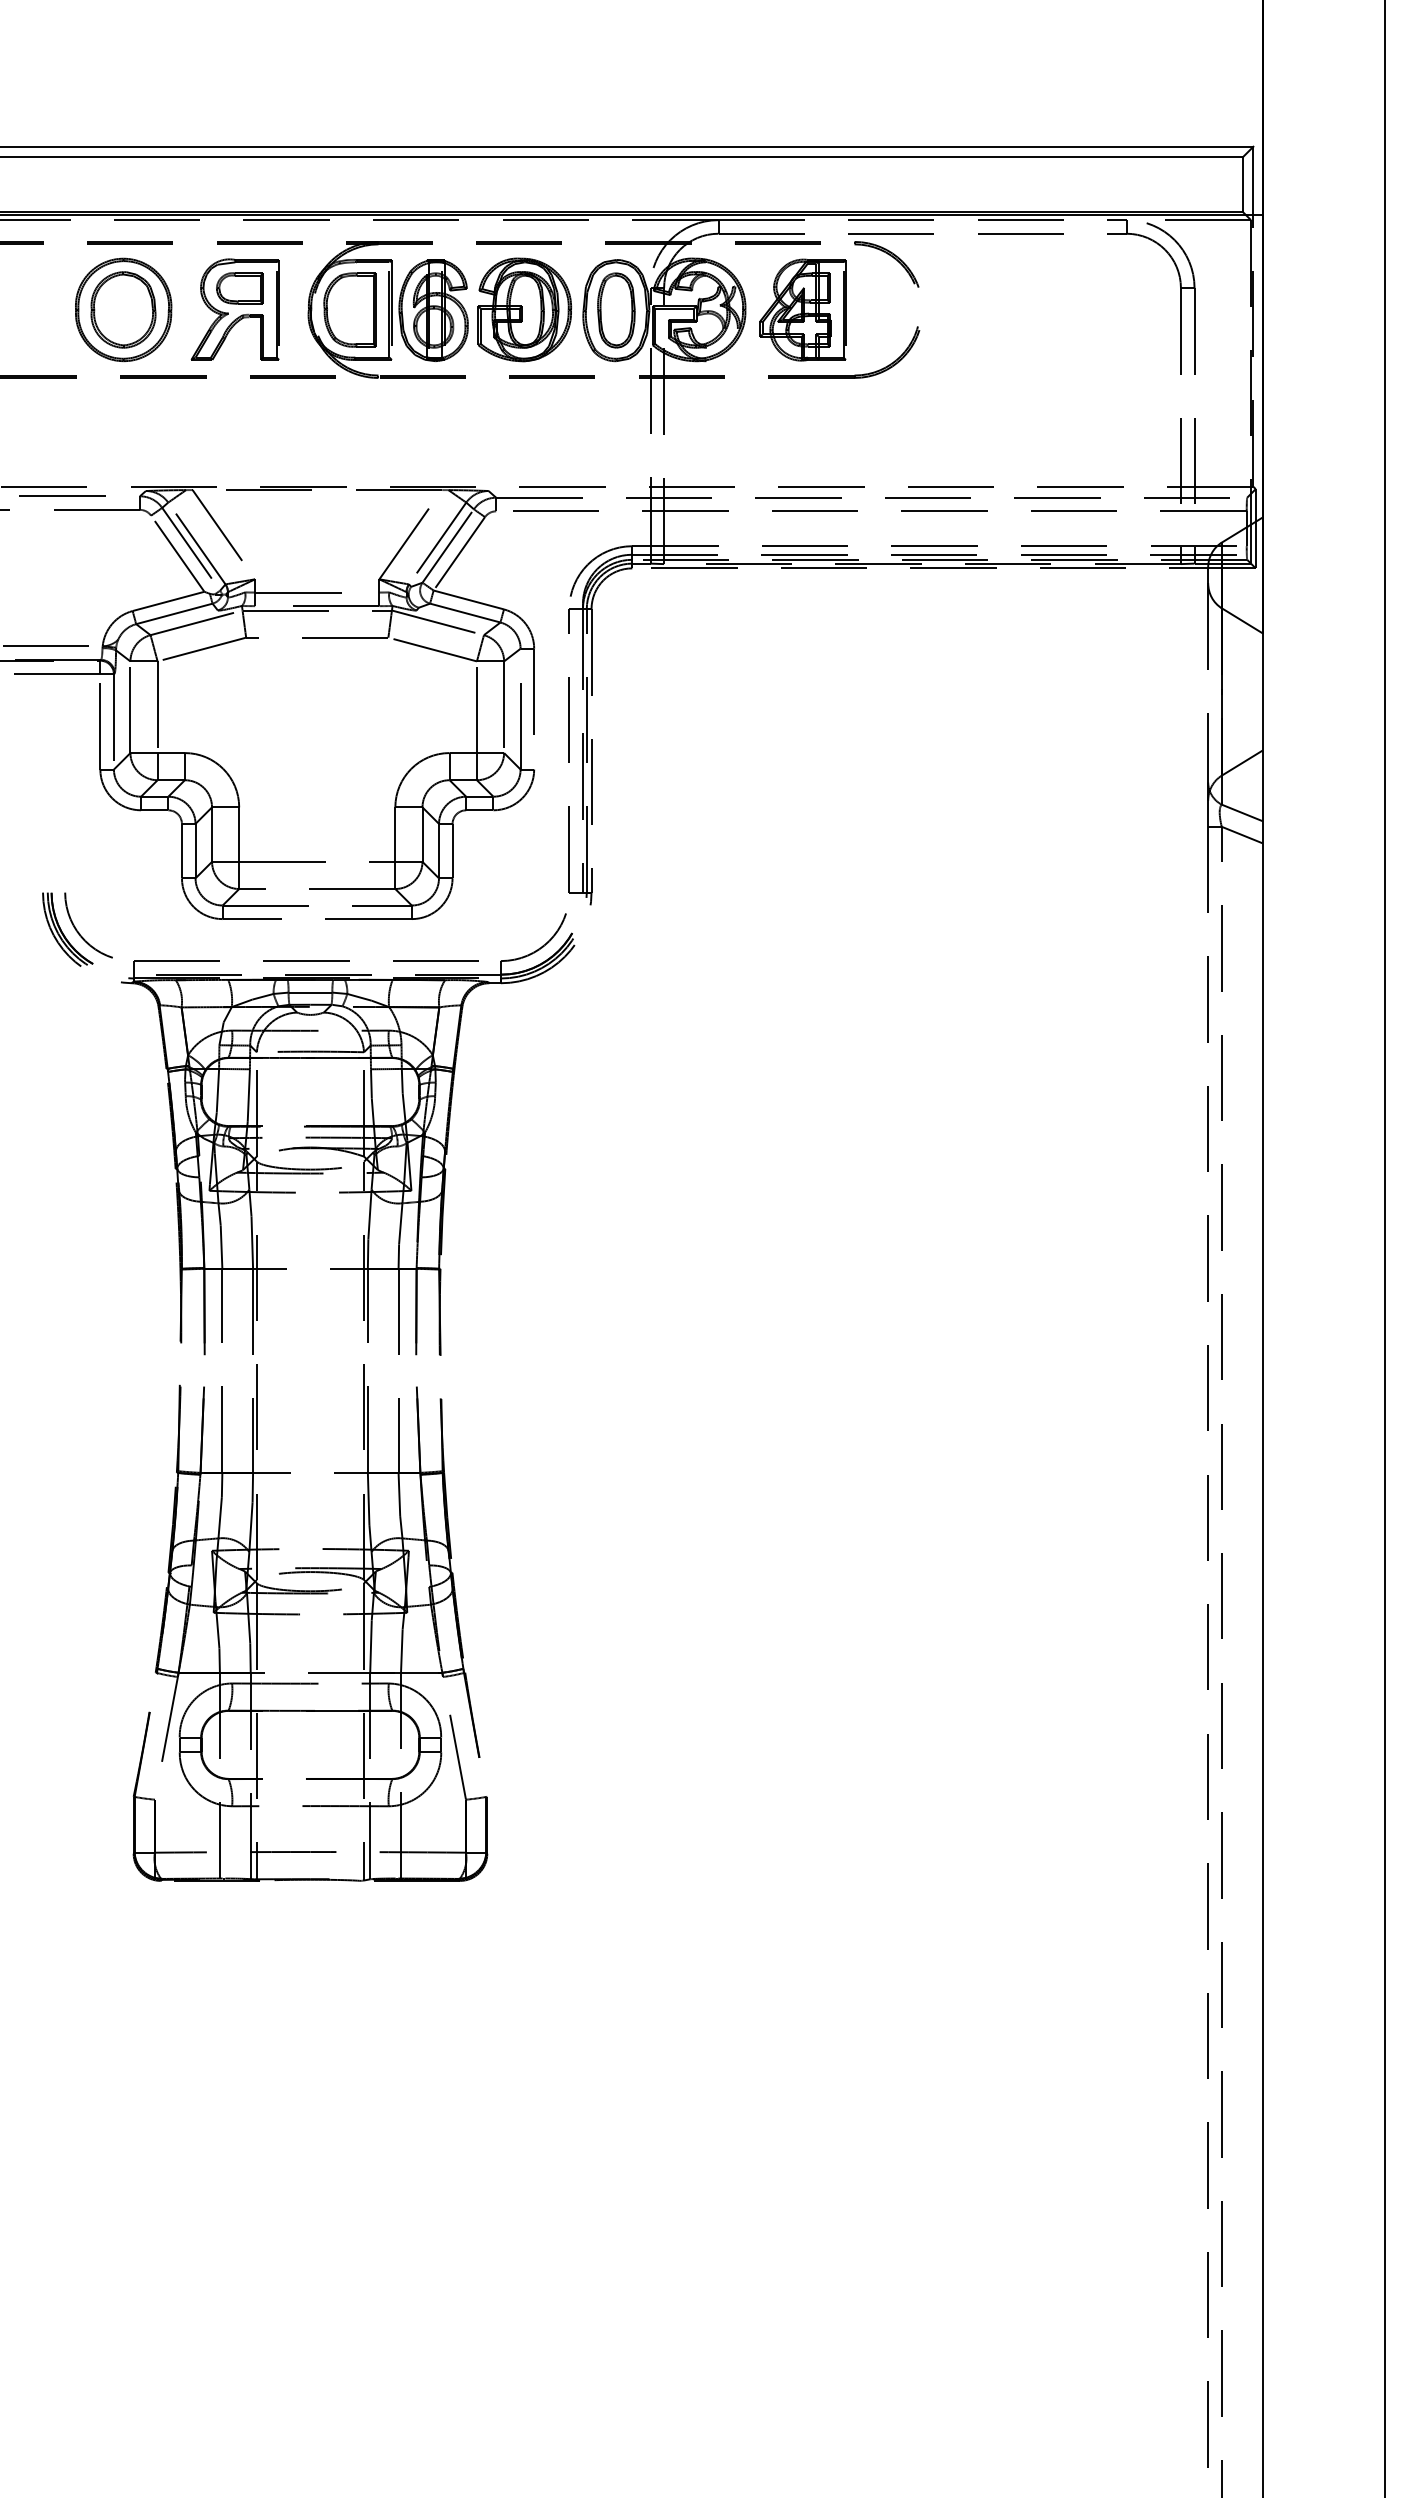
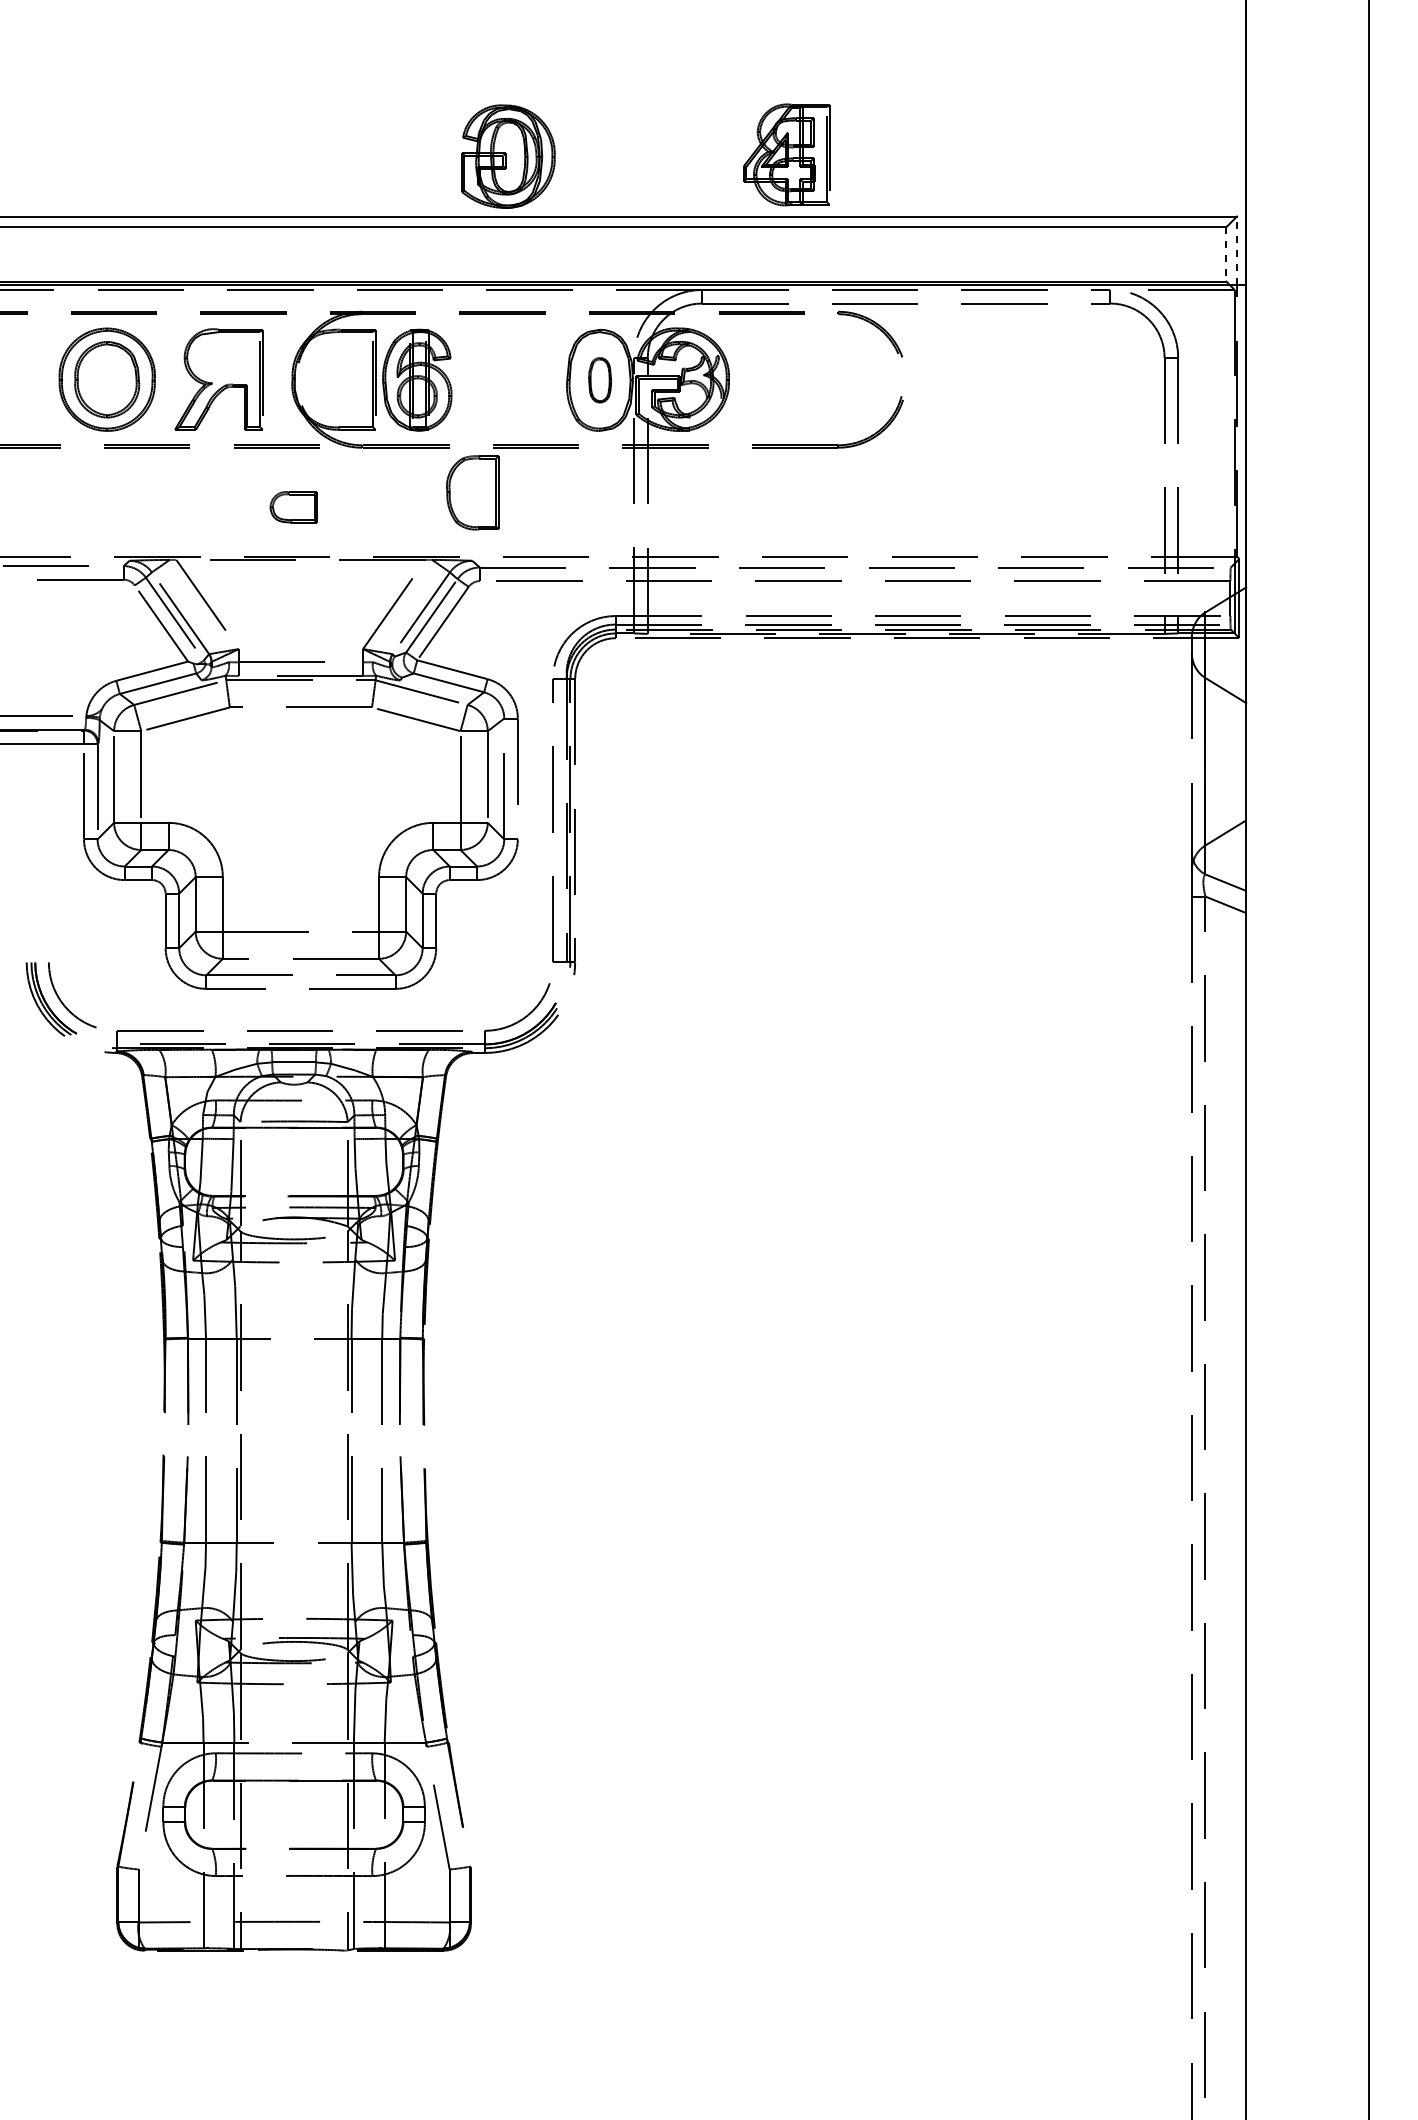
line: (1253, 180) -> (1237, 250), solid -> dashed
line: (1242, 185) -> (1226, 255), solid -> dashed
part: (239, 288) -> (293, 507), moved
part: (349, 309) -> (472, 492), moved
part: (524, 309) -> (508, 156), moved
part: (802, 309) -> (786, 154), moved
part: (616, 310) -> (600, 380), size x0.6

